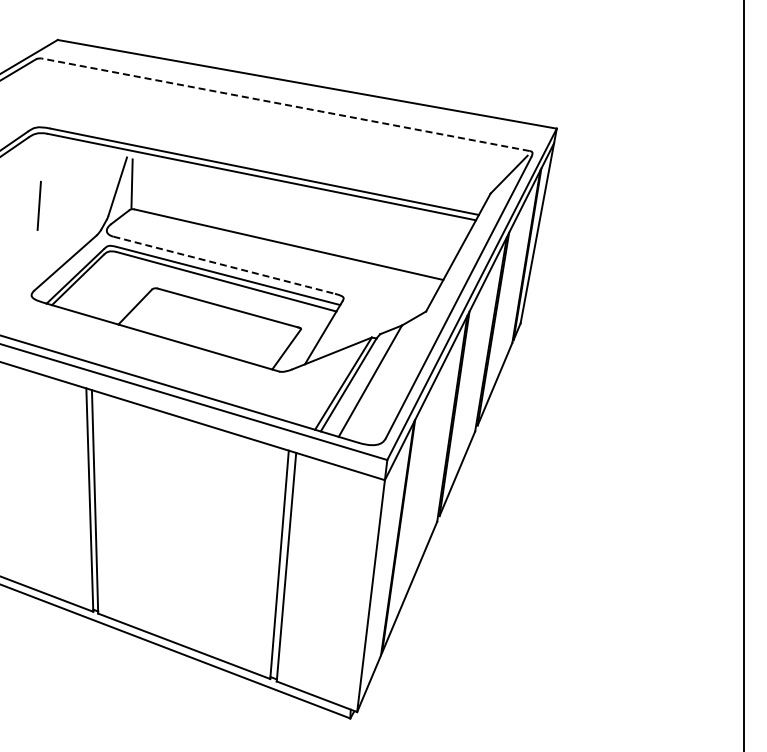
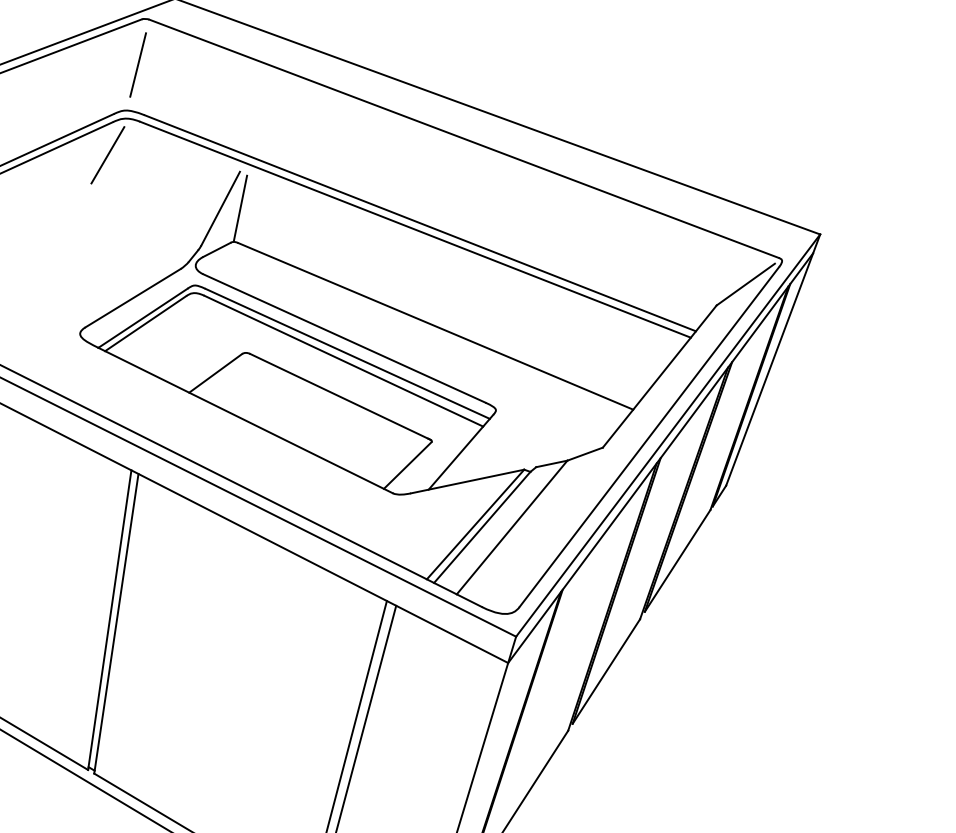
line: (285, 104) -> (463, 138), dashed -> solid
line: (28, 161) -> (107, 153), added
line: (38, 205) -> (137, 64), moved
line: (224, 265) -> (344, 338), dashed -> solid

